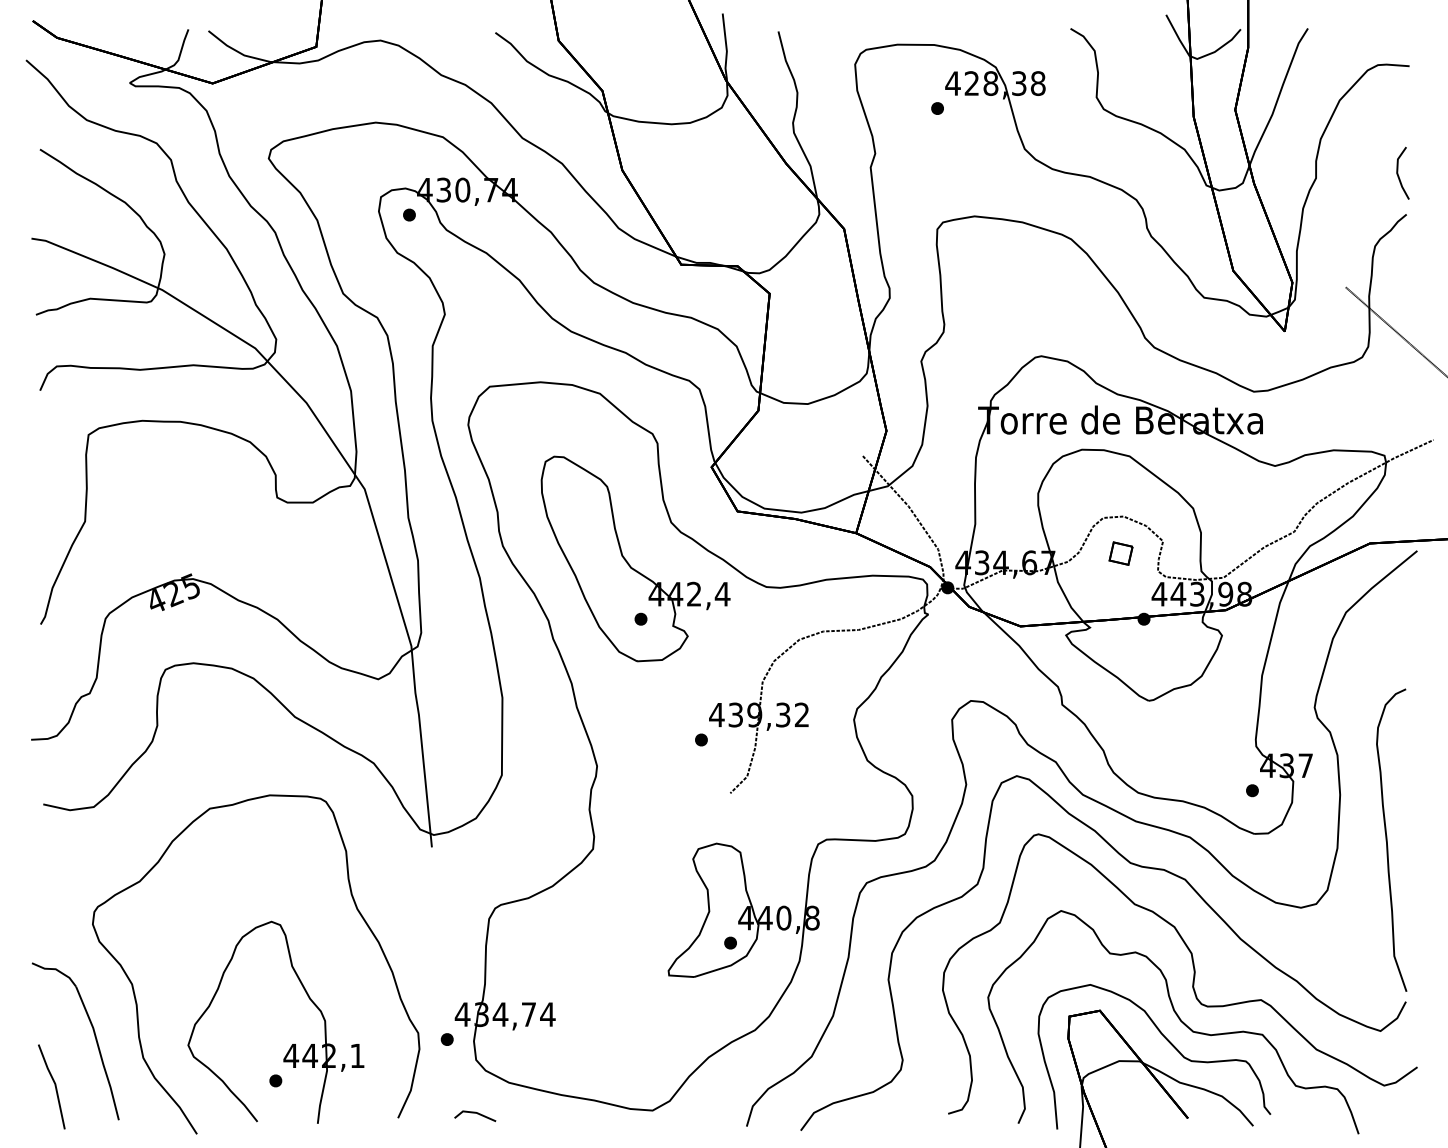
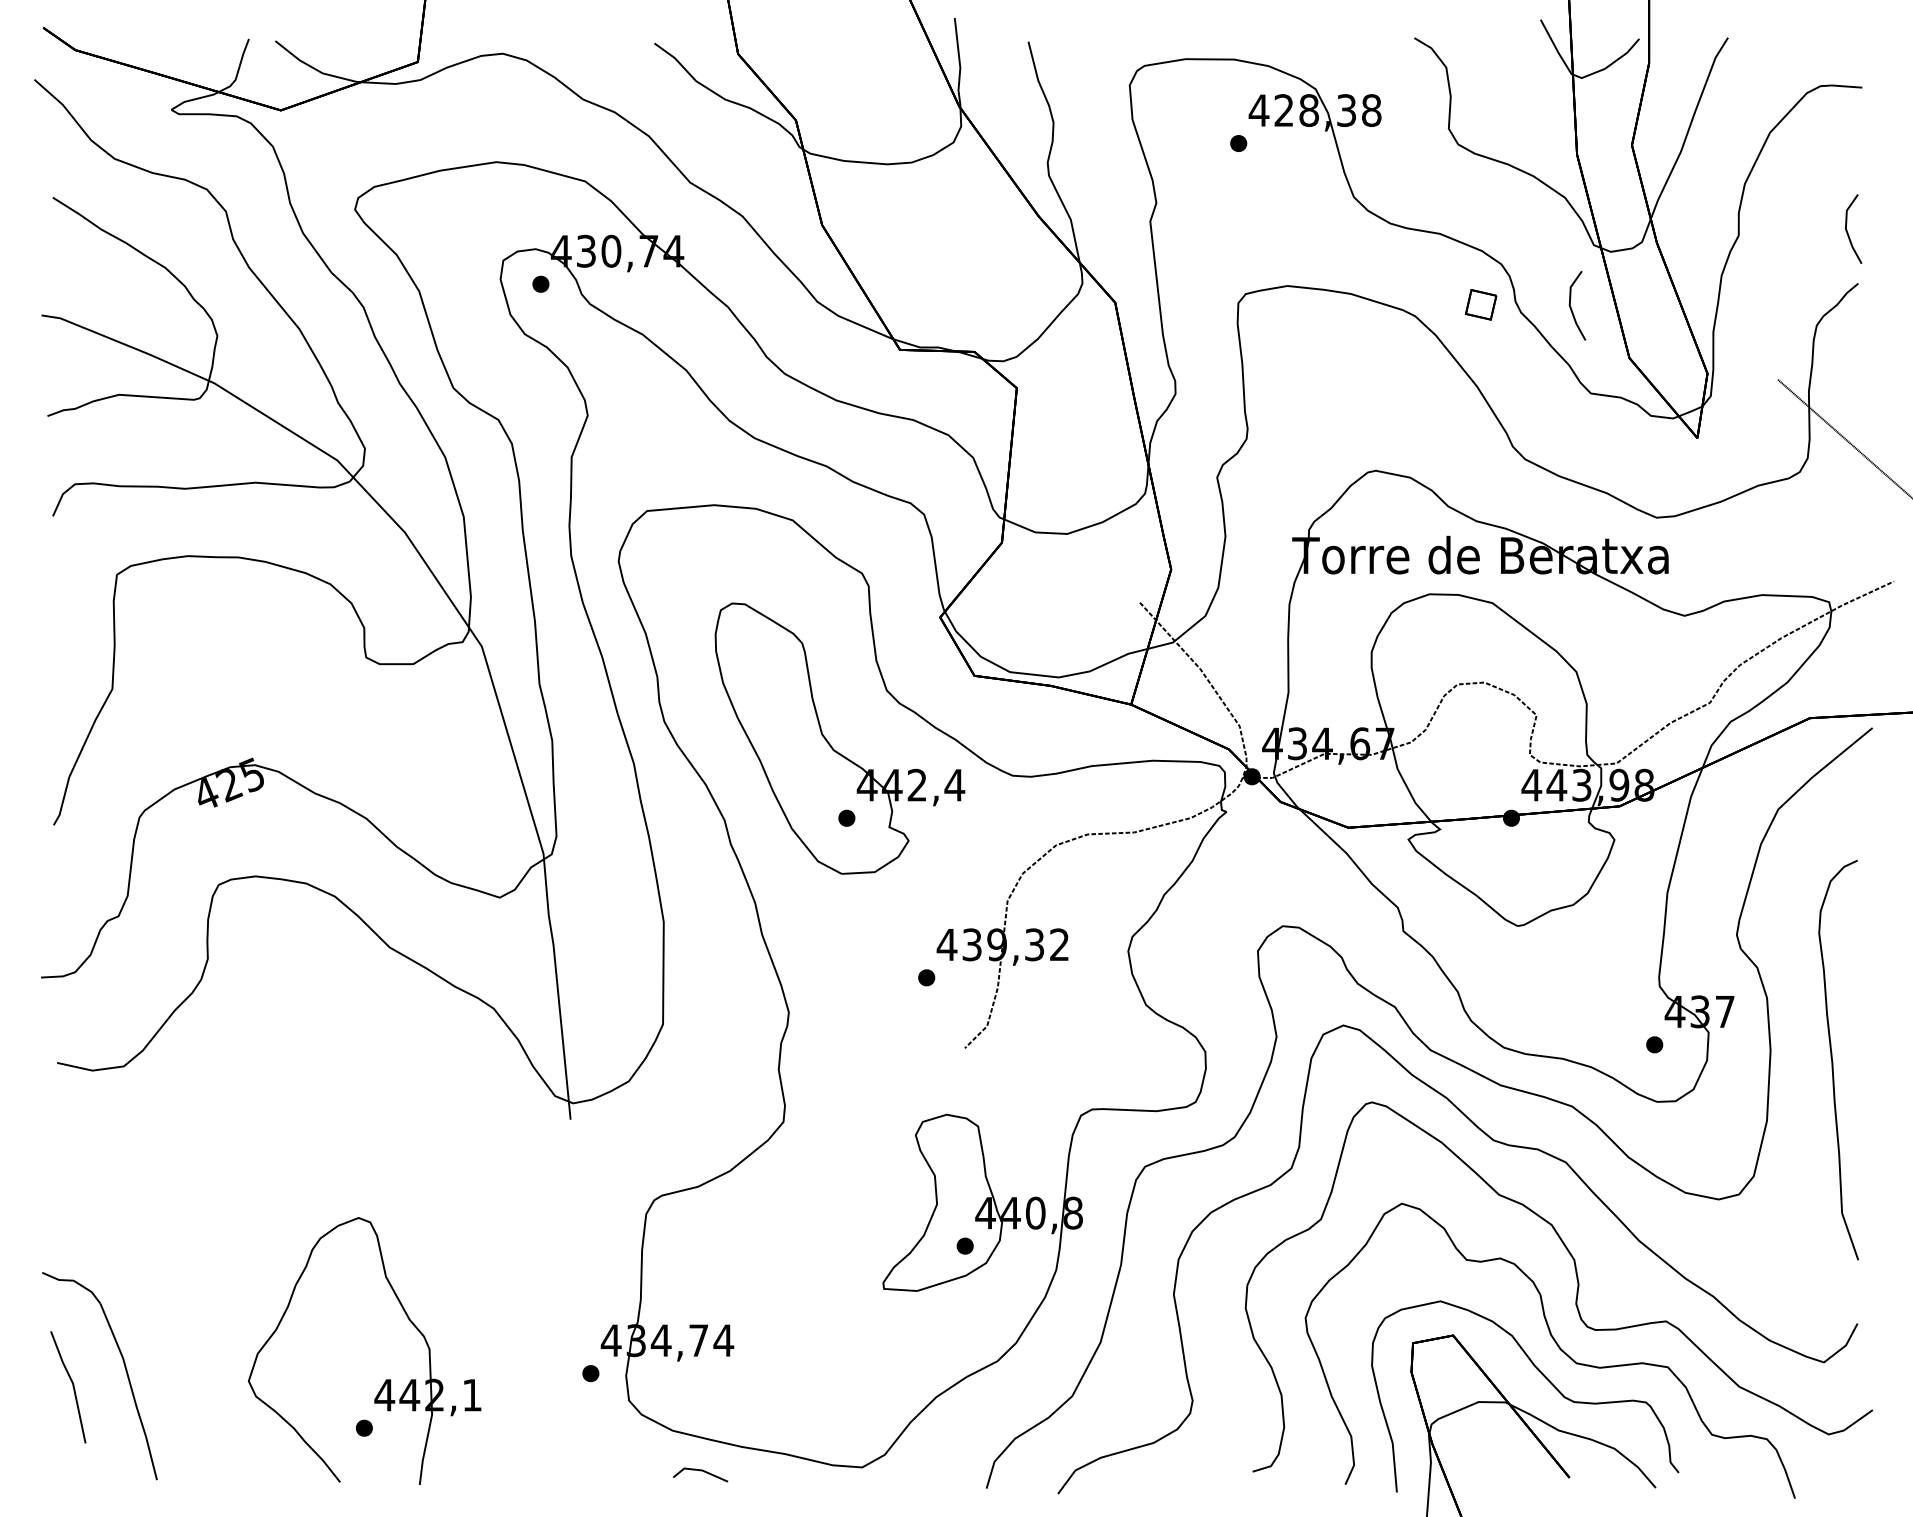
line: (1189, 230) -> (1571, 304), added
part: (1120, 553) -> (1480, 304), moved
curve: (1387, 839) -> (1833, 1059), moved
curve: (357, 911) -> (472, 1204), removed
line: (54, 1086) -> (71, 1386), moved
line: (475, 1113) -> (700, 1471), moved

